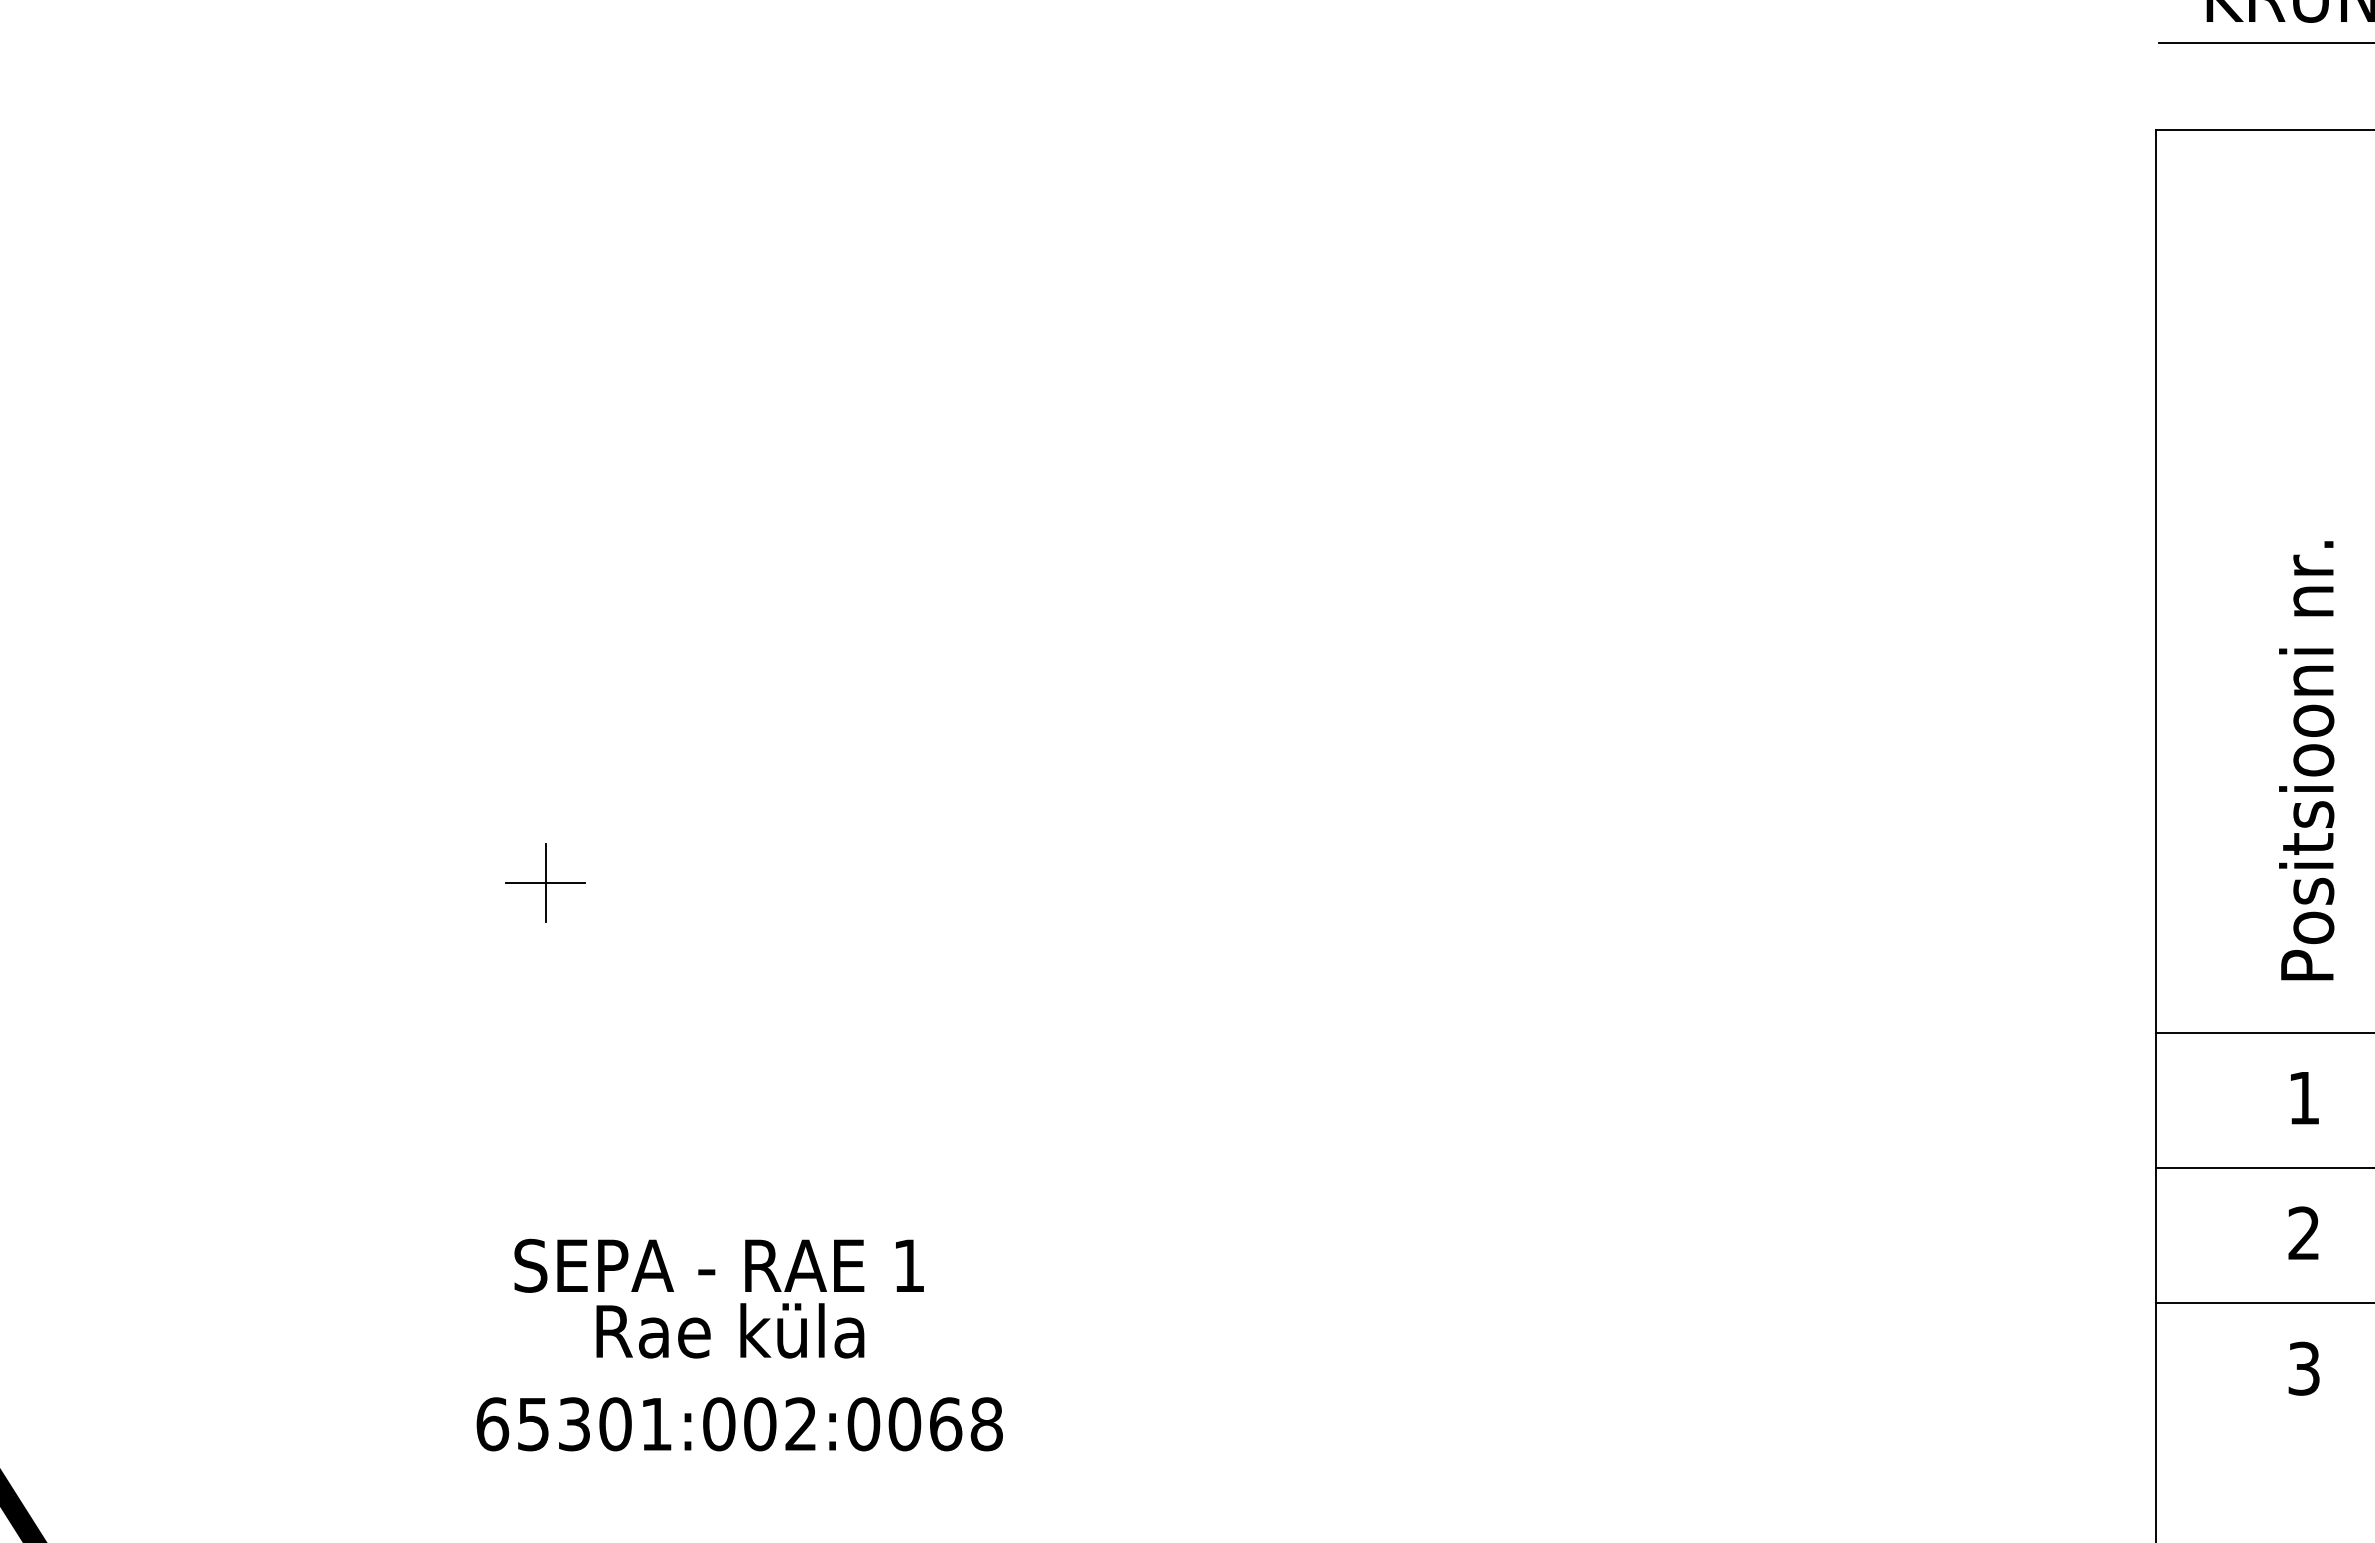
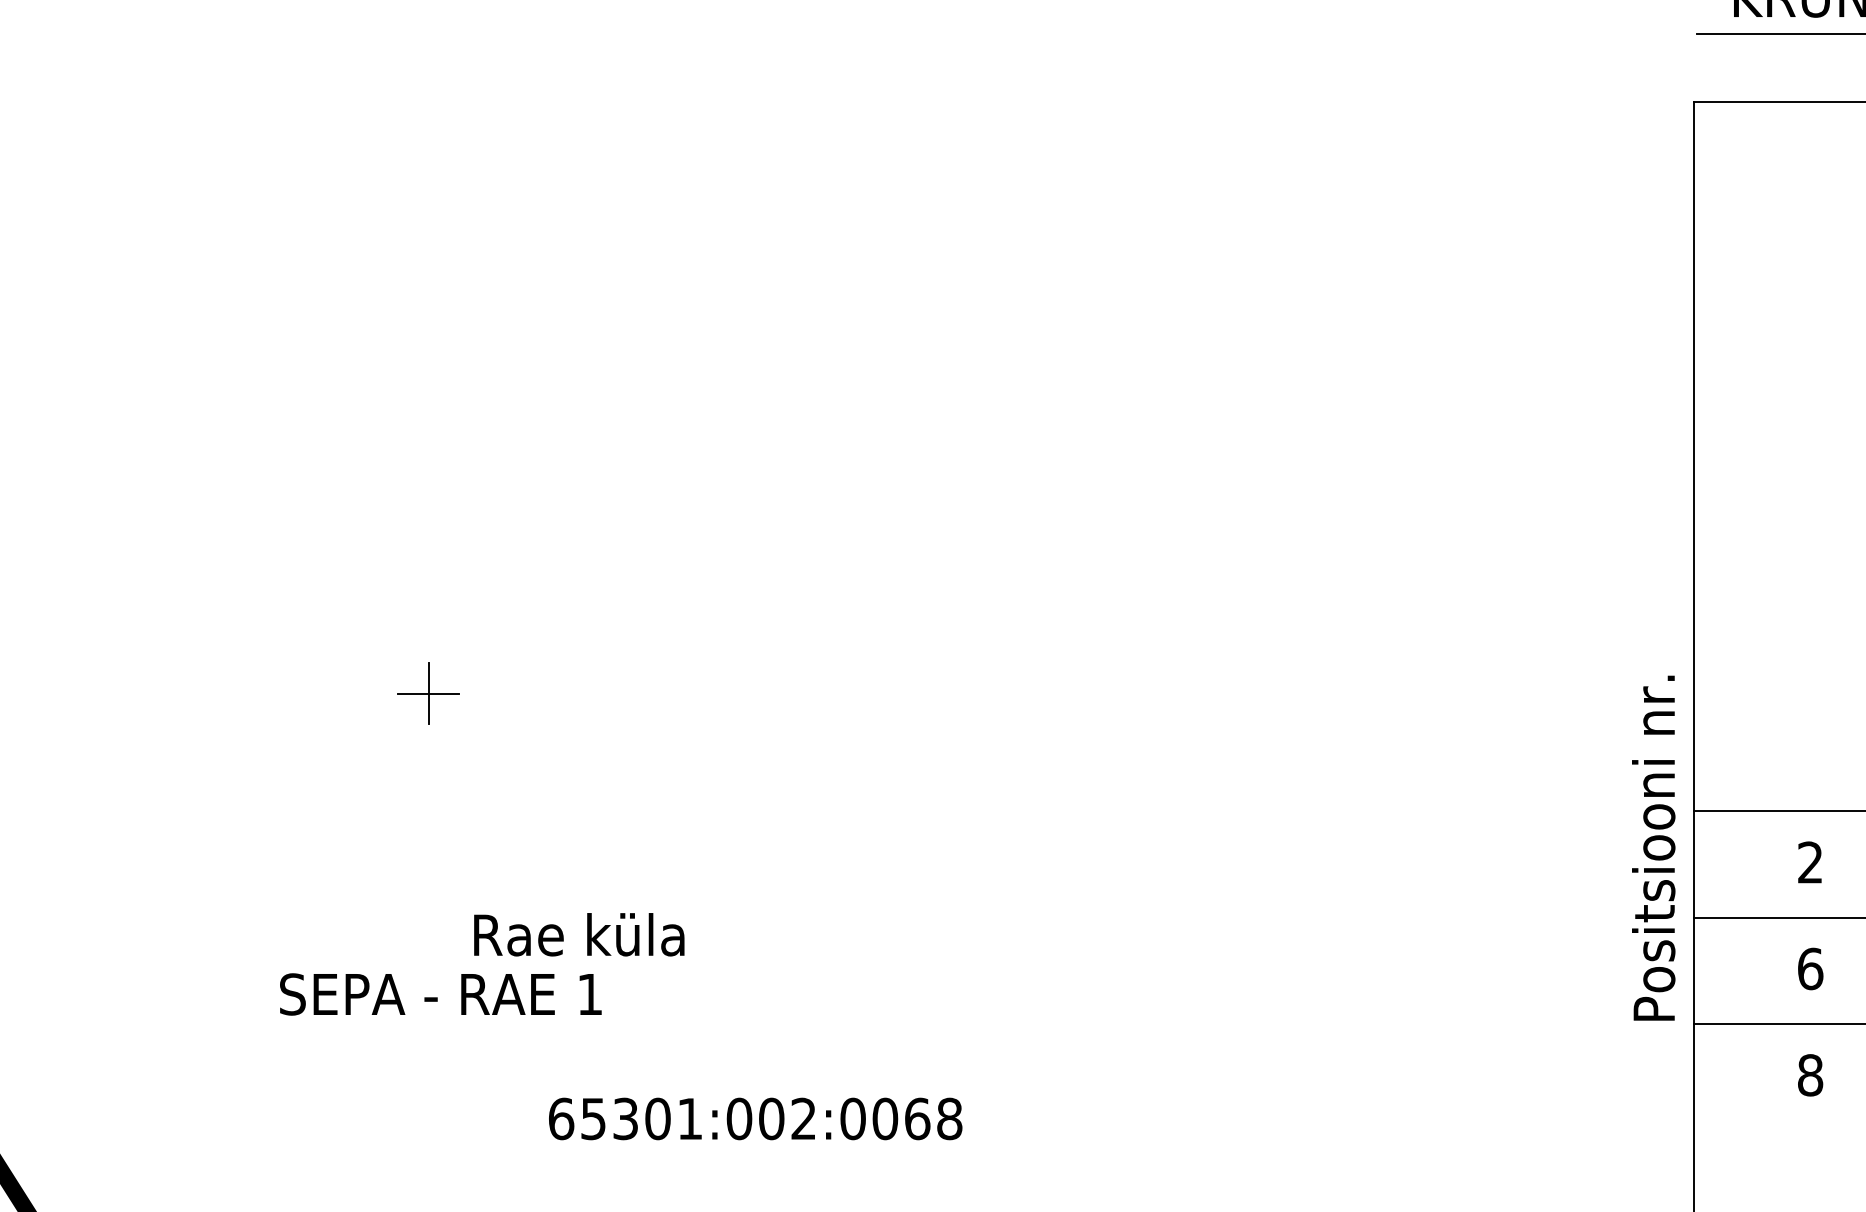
text: (2306, 760) -> (1653, 848), moved
text: (2303, 1097) -> (1809, 862), 1 -> 2
text: (2304, 1233) -> (1810, 969), 2 -> 6
text: (718, 1265) -> (440, 994), moved
text: (730, 1330) -> (579, 934), moved
text: (2304, 1368) -> (1810, 1075), 3 -> 8
text: (739, 1424) -> (755, 1119), moved

